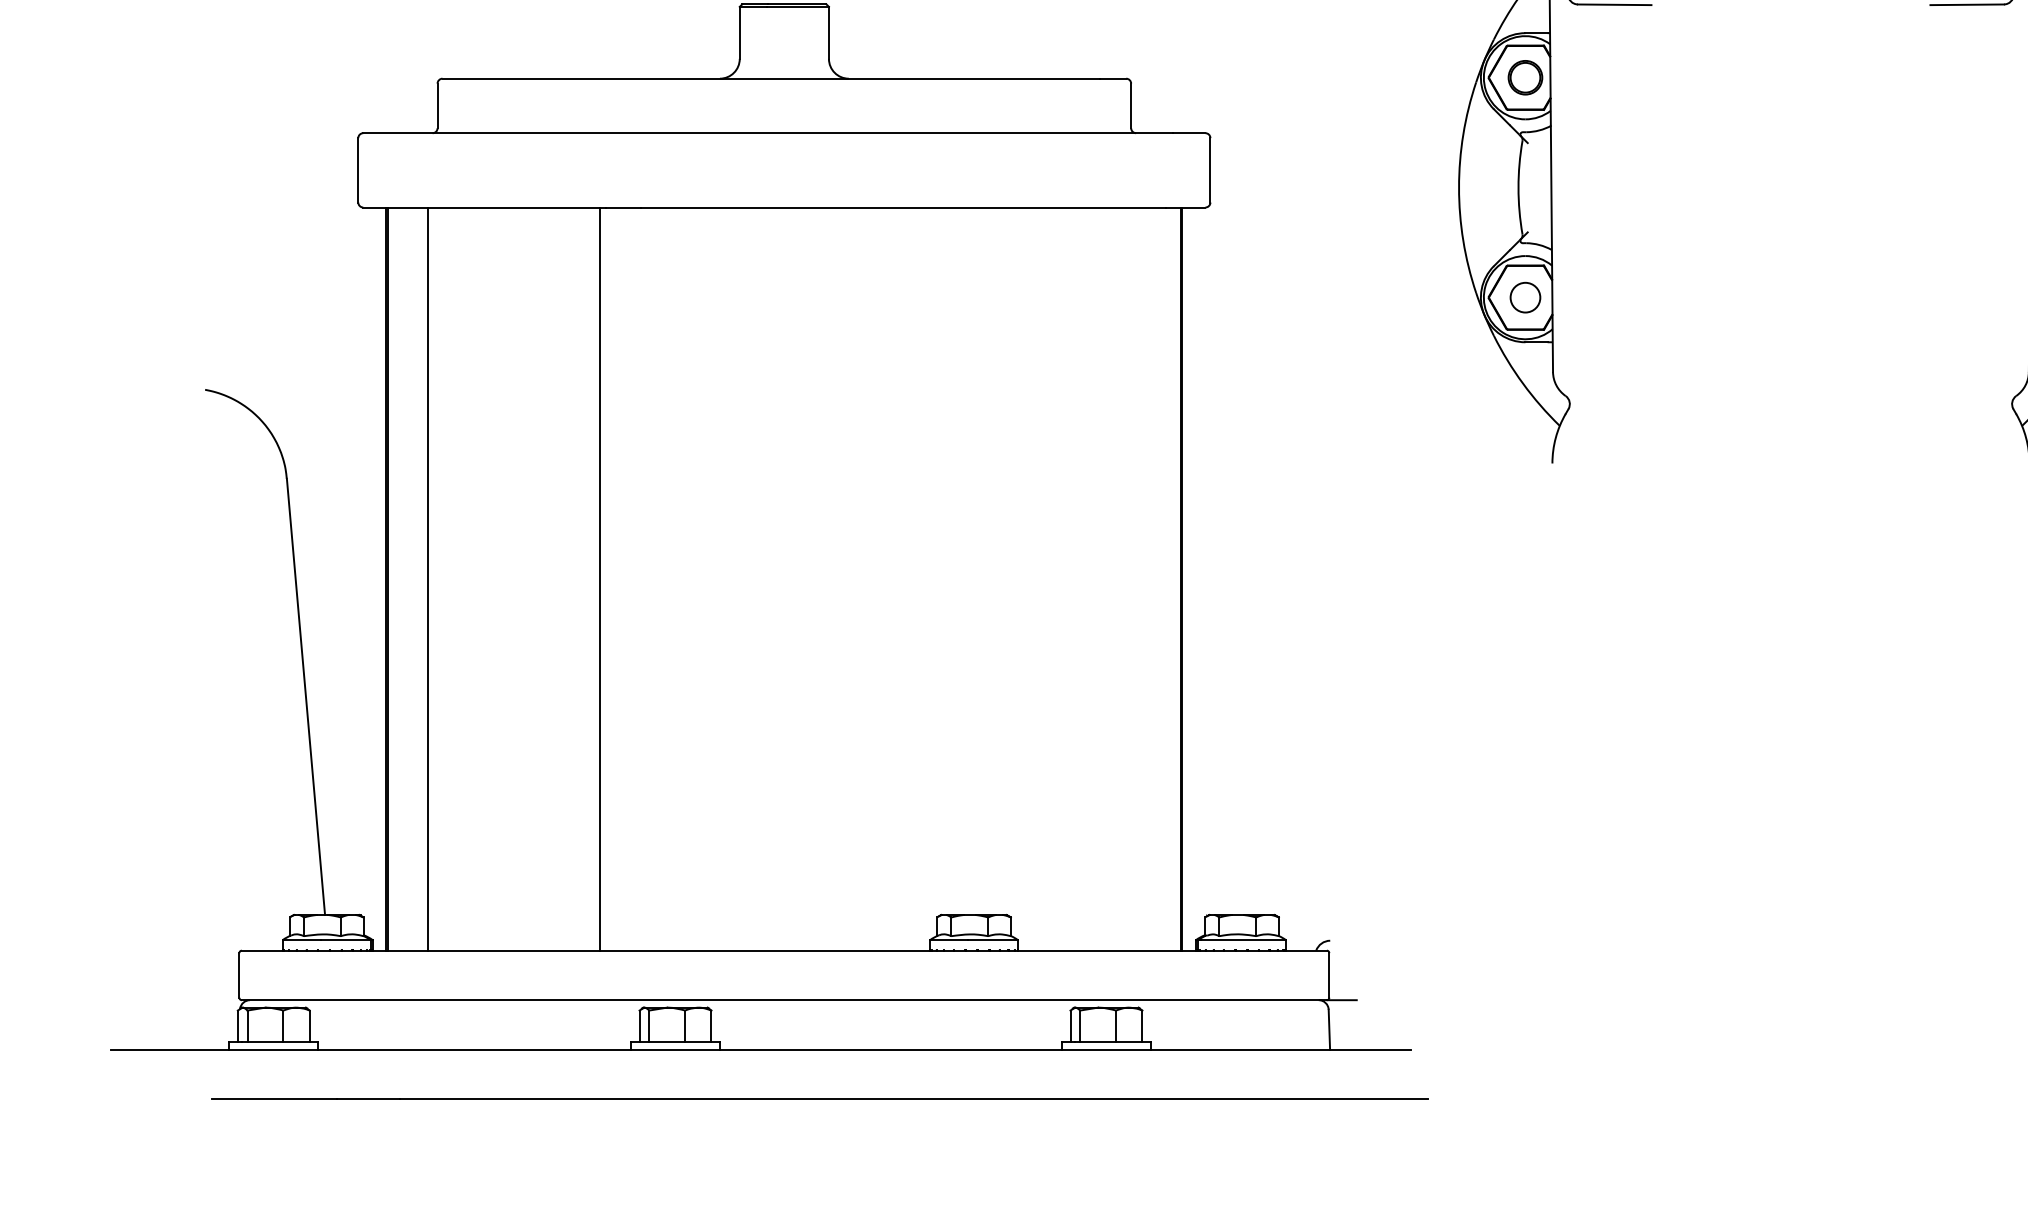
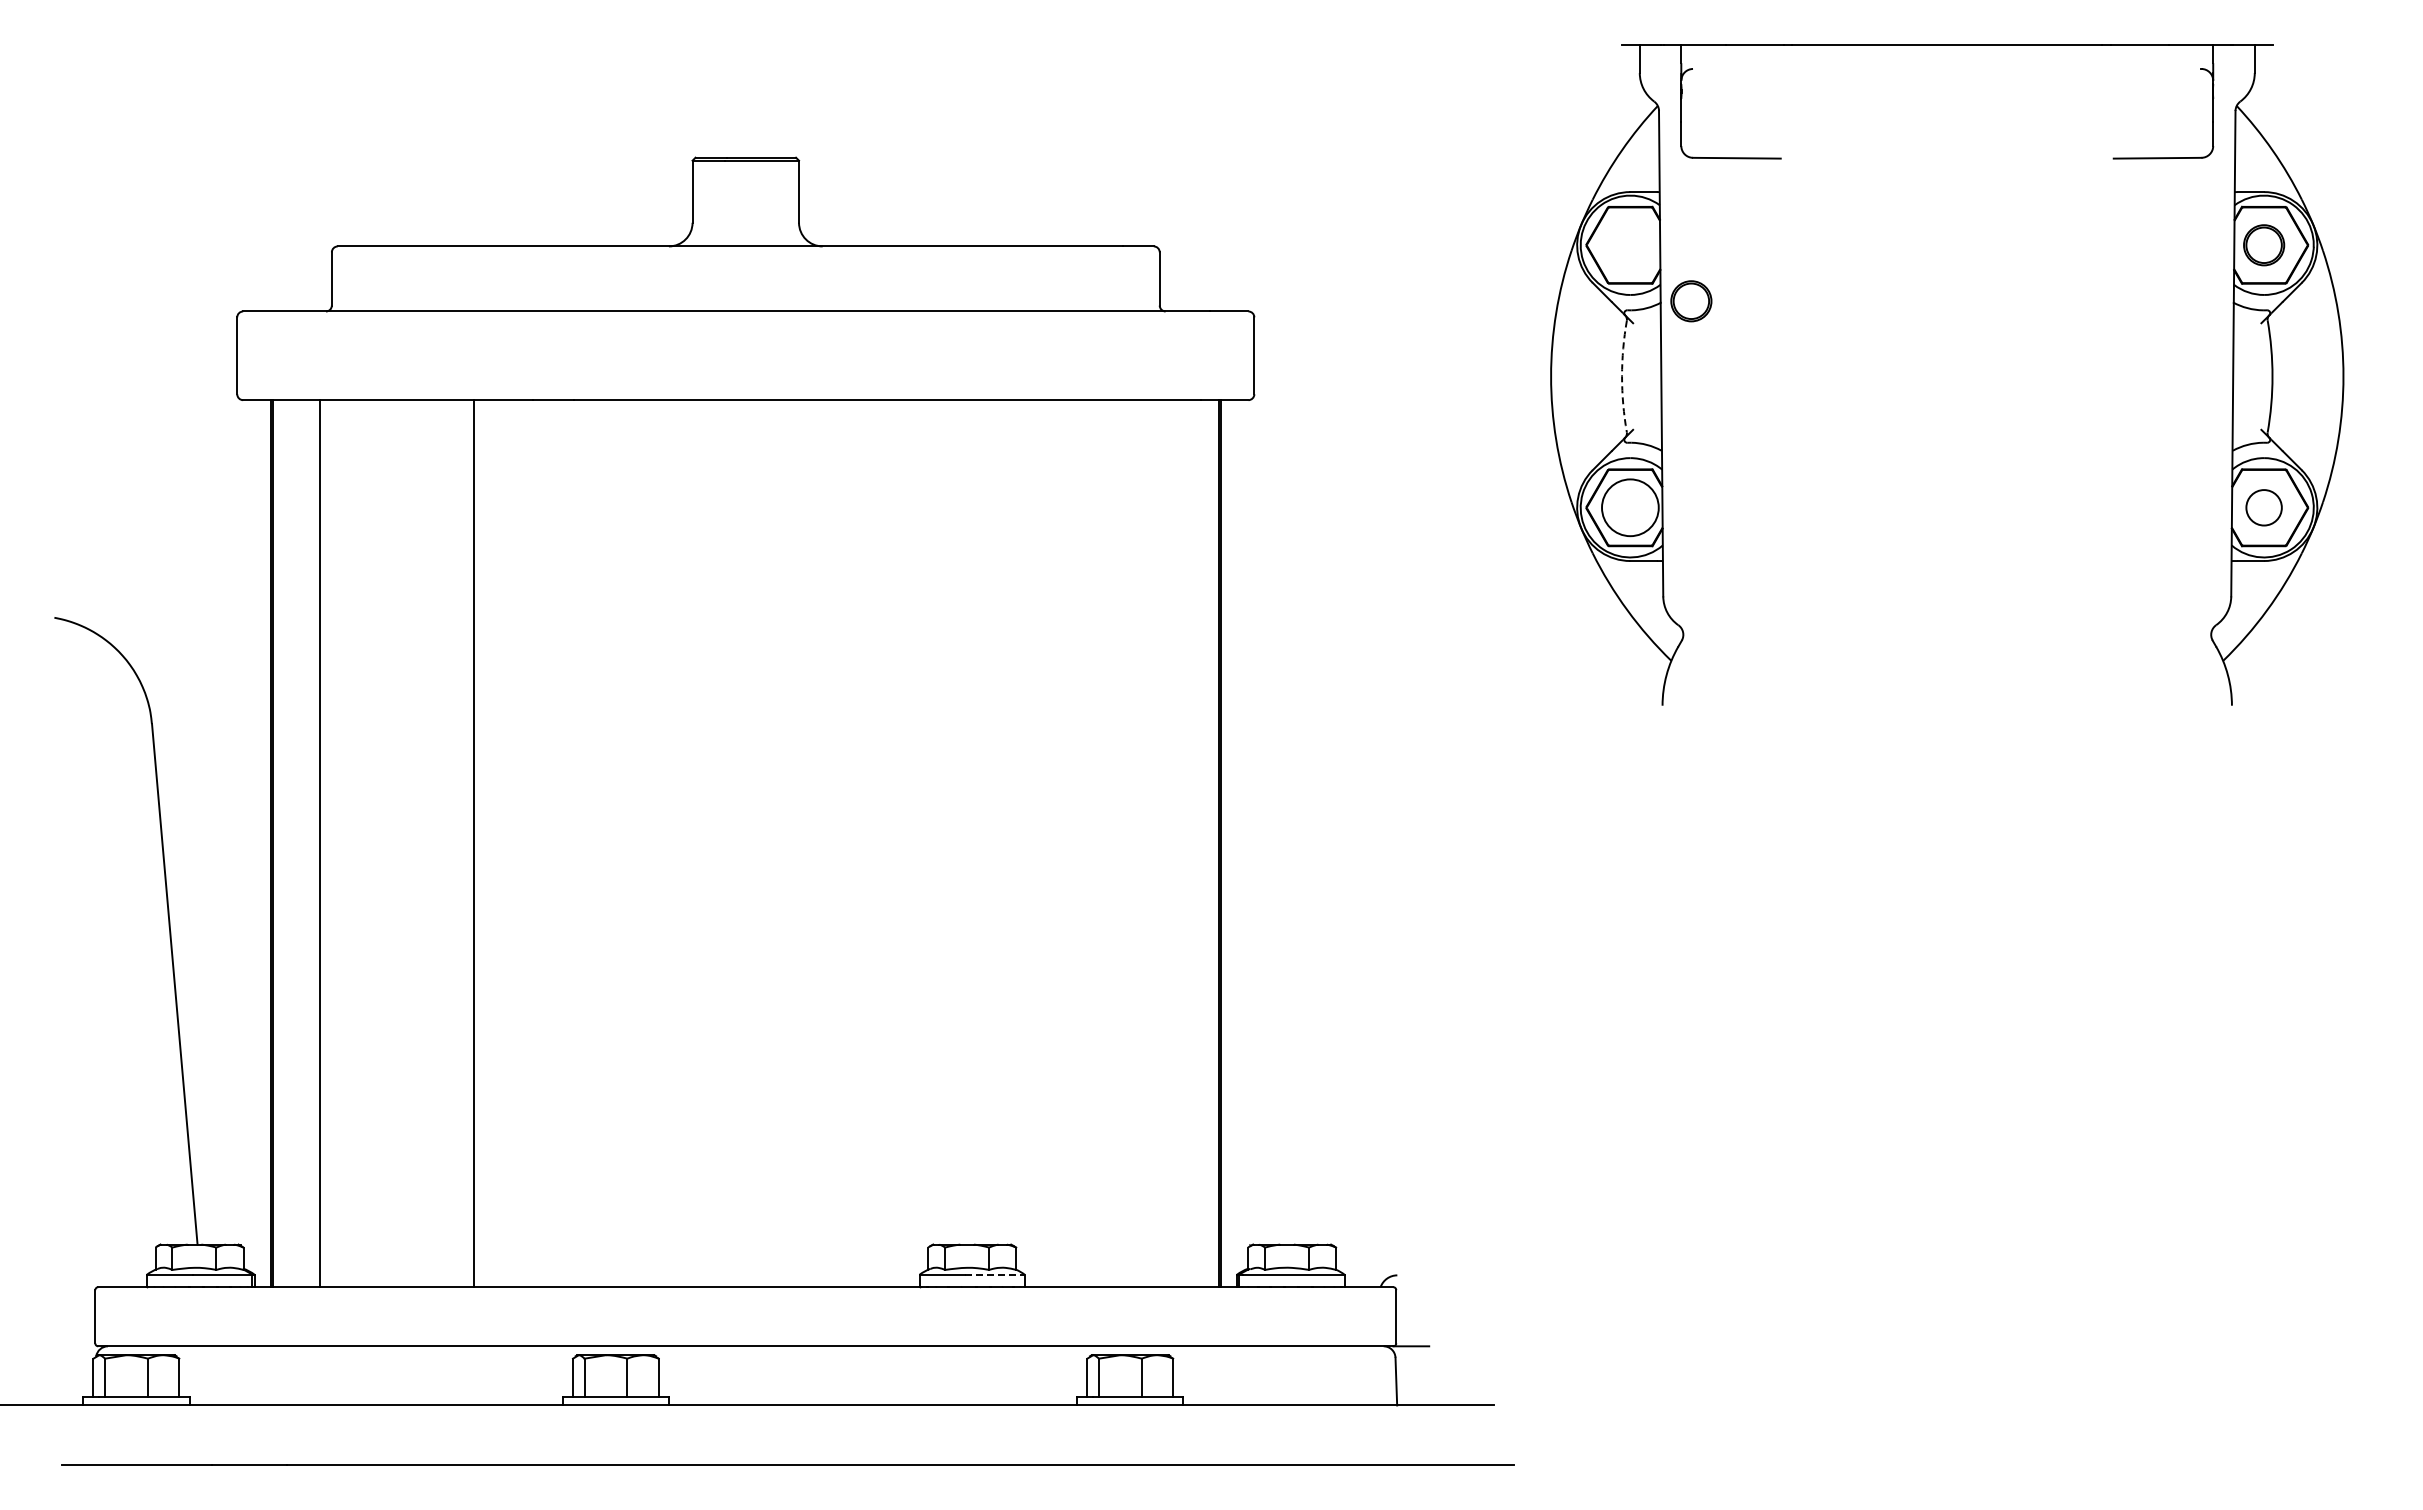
part: (1525, 77) -> (1691, 301), moved
arc: (1518, 187) -> (1622, 376), solid -> dashed
circle: (1525, 297) -> (1630, 507), size x1.6
line: (599, 578) -> (473, 843), moved
line: (993, 940) -> (995, 1274), solid -> dashed

